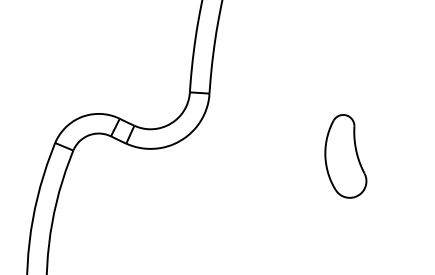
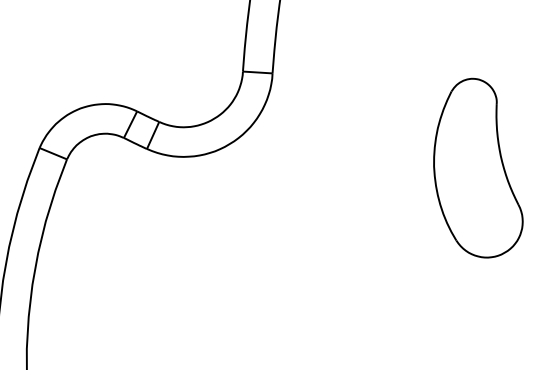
part: (345, 156) -> (477, 168), size x1.43

